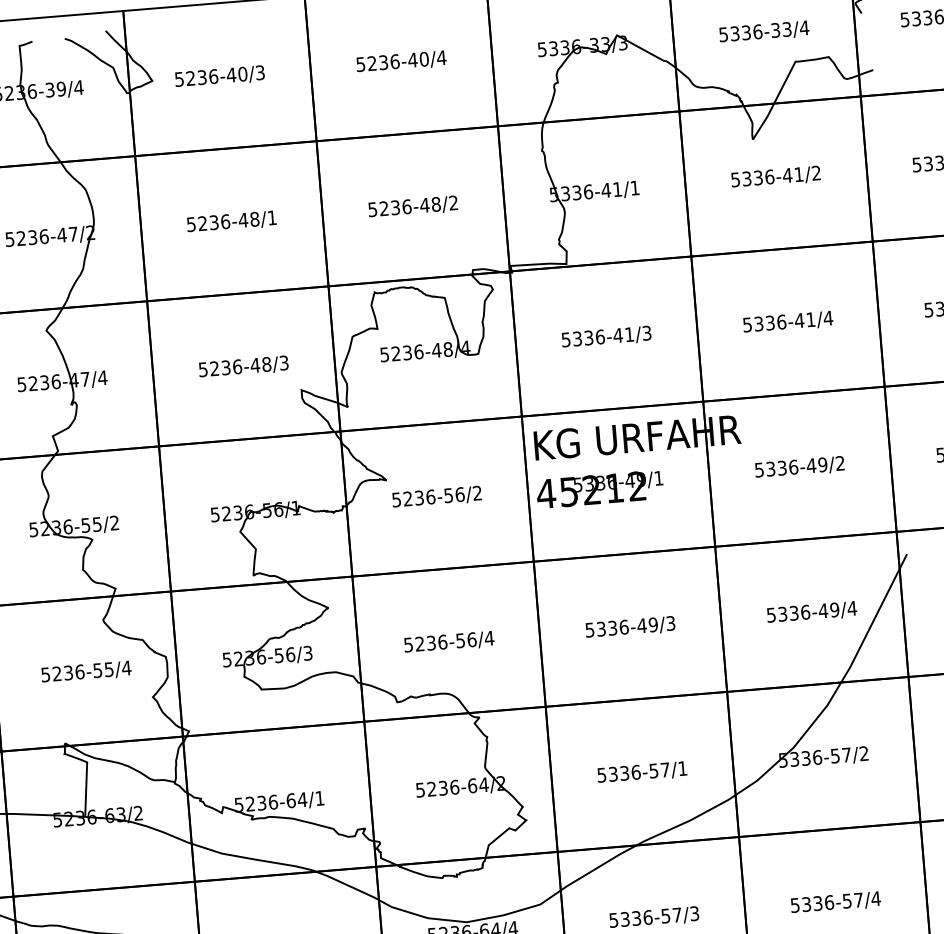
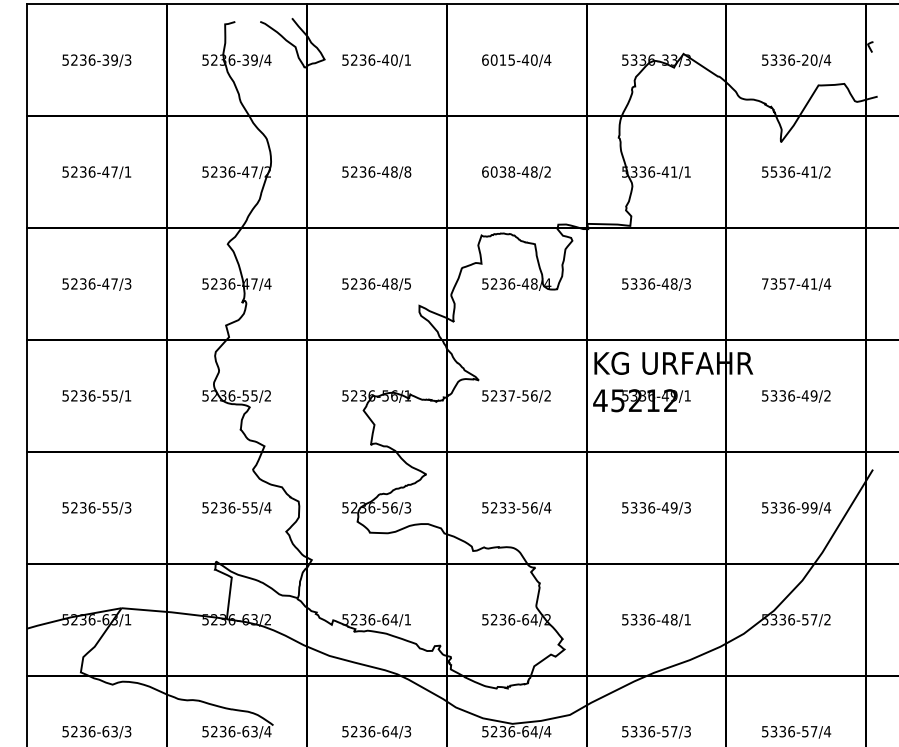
text: (781, 29) -> (809, 59), 5336-33/4 -> 5336-20/4
text: (377, 62) -> (498, 59), 5236-40/4 -> 6015-40/4
text: (259, 71) -> (407, 59), 5236-40/3 -> 5236-40/1
text: (747, 178) -> (774, 171), 5336-41/2 -> 5536-41/2
text: (389, 207) -> (498, 171), 5236-48/2 -> 6038-48/2
text: (271, 217) -> (407, 171), 5236-48/1 -> 5236-48/8
text: (764, 322) -> (778, 283), 5336-41/4 -> 7357-41/4
text: (628, 334) -> (673, 283), 5336-41/3 -> 5336-48/3
text: (283, 362) -> (407, 283), 5236-48/3 -> 5236-48/5
text: (430, 496) -> (511, 395), 5236-56/2 -> 5237-56/2
text: (822, 610) -> (804, 507), 5336-49/4 -> 5336-99/4
text: (442, 641) -> (511, 507), 5236-56/4 -> 5233-56/4
text: (659, 770) -> (669, 619), 5336-57/1 -> 5336-48/1

